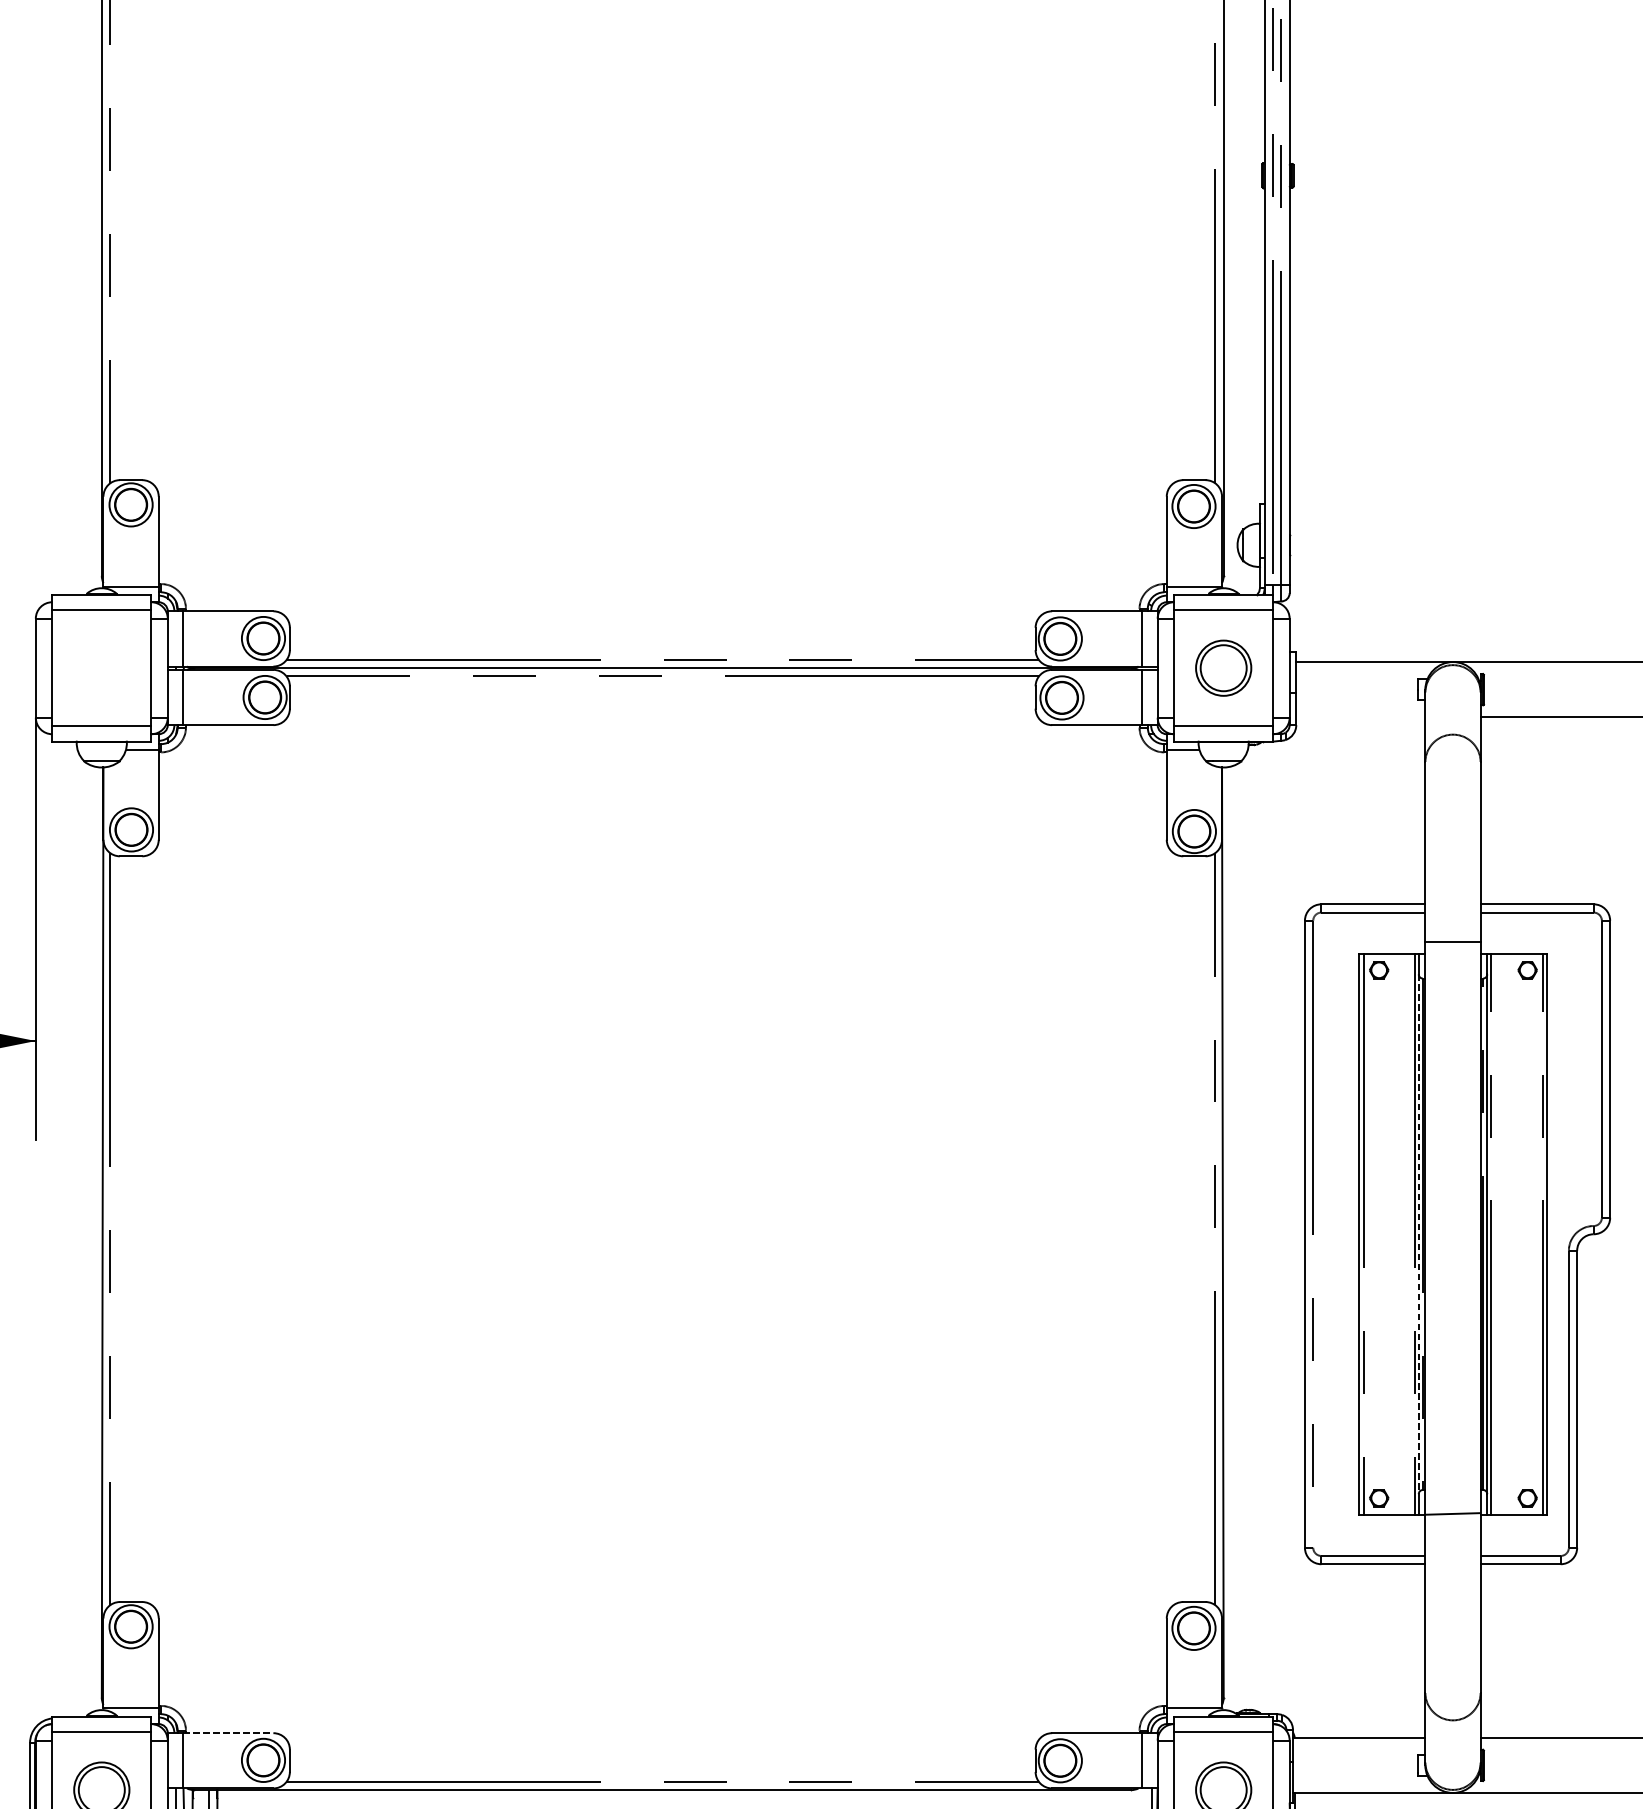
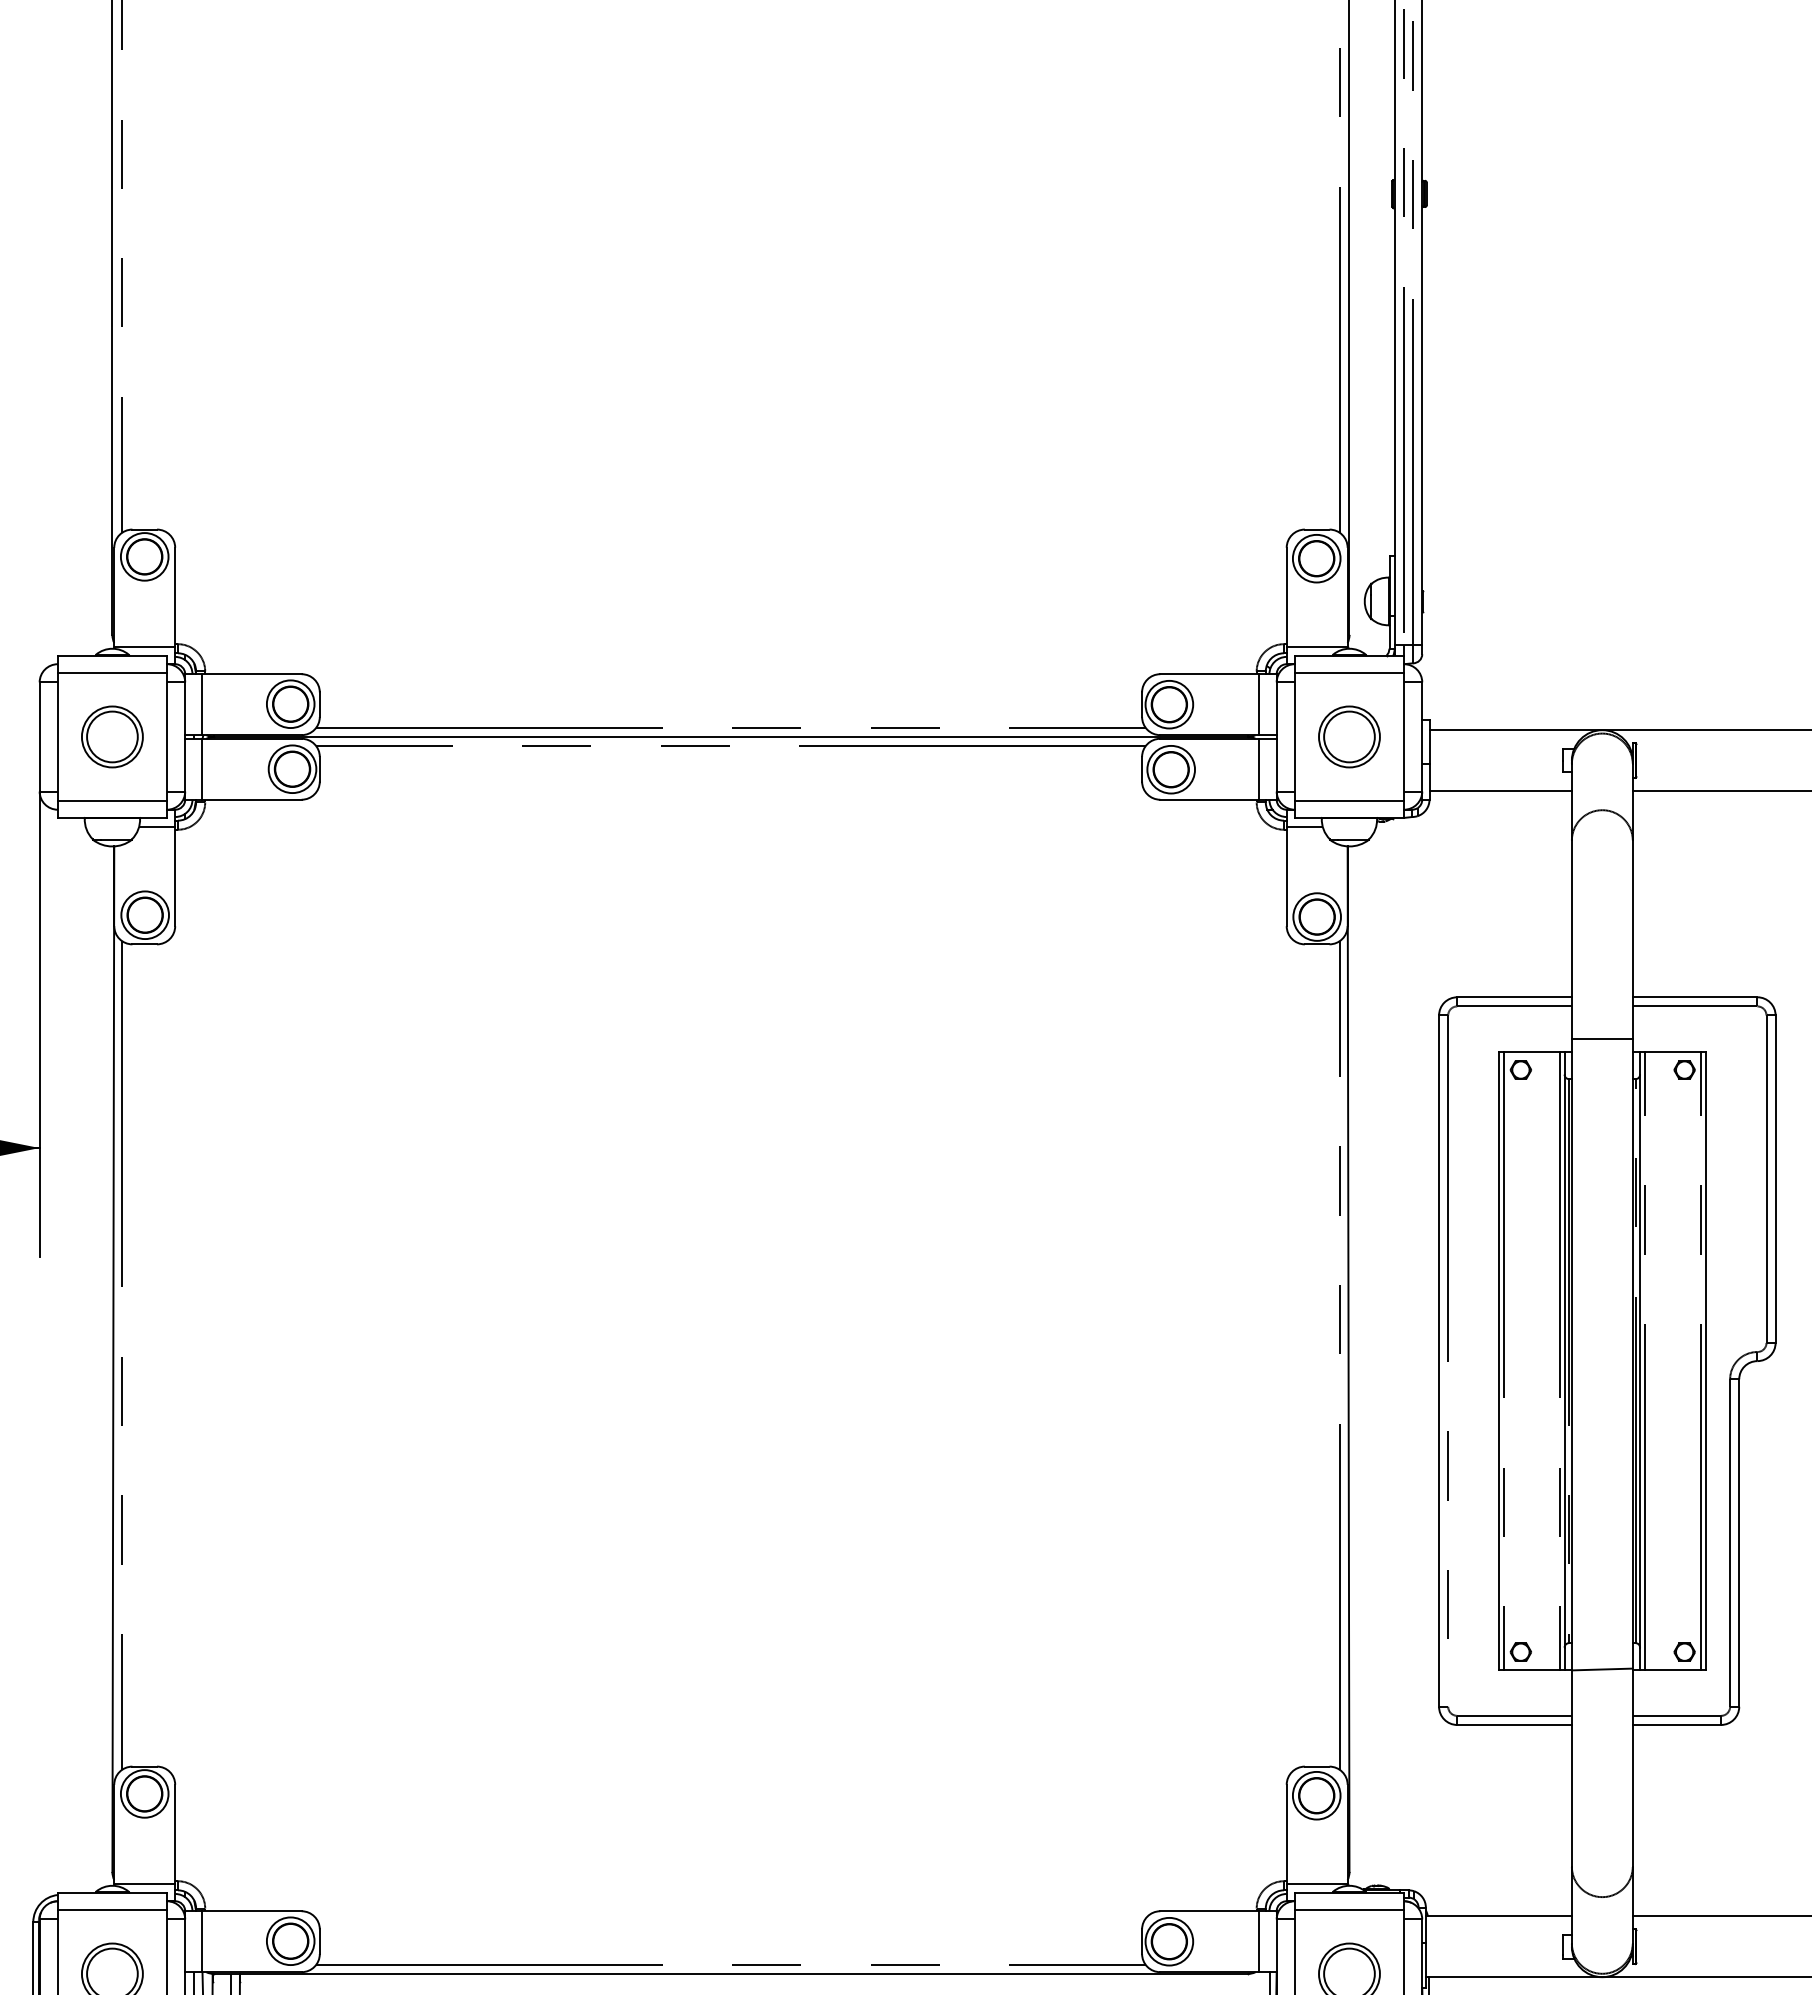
part: (101, 667) -> (112, 736), added
line: (1360, 717) -> (1500, 791), added
line: (1418, 1234) -> (1564, 1361), dashed -> solid
line: (228, 1733) -> (252, 1911), dashed -> solid

